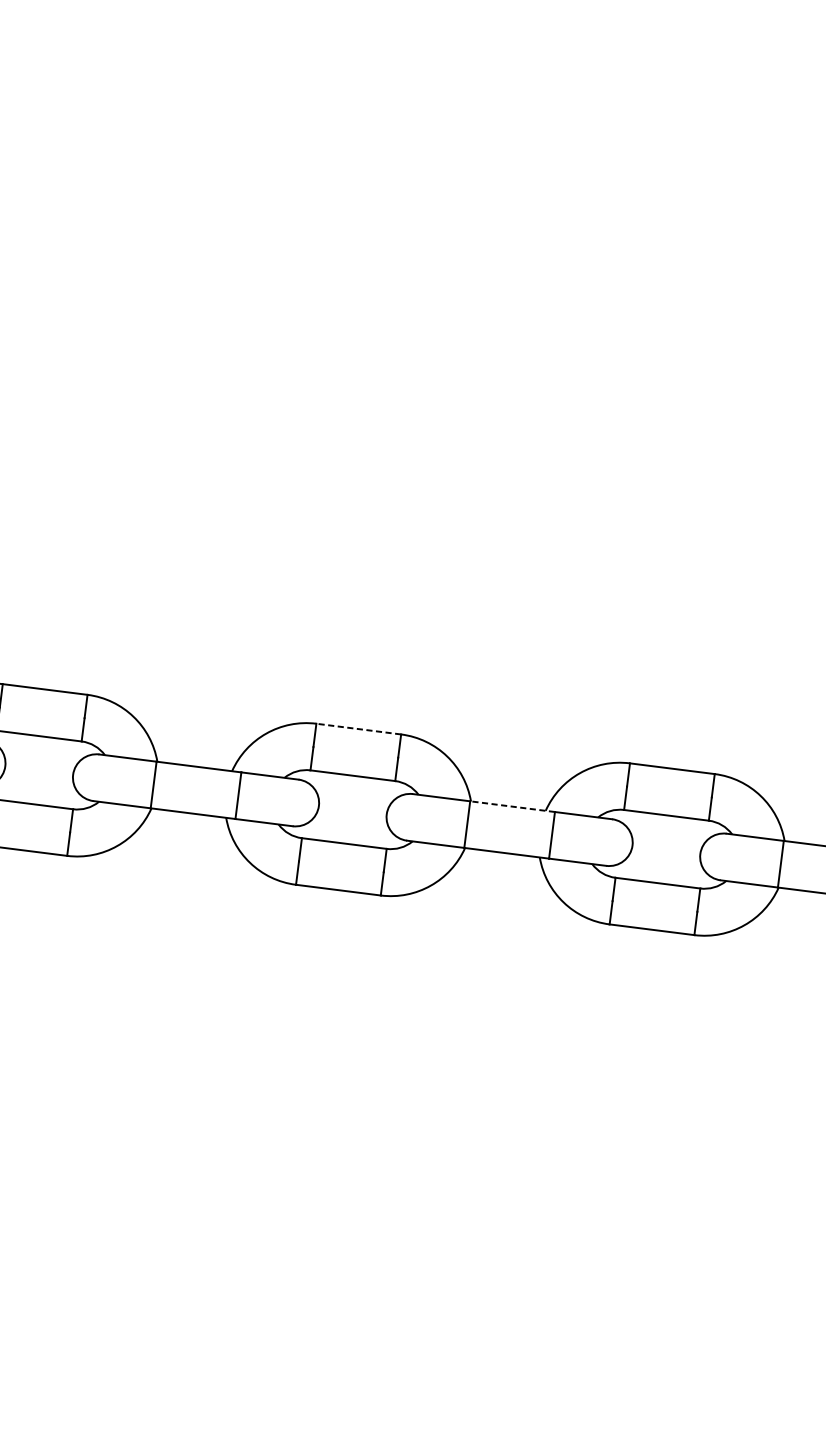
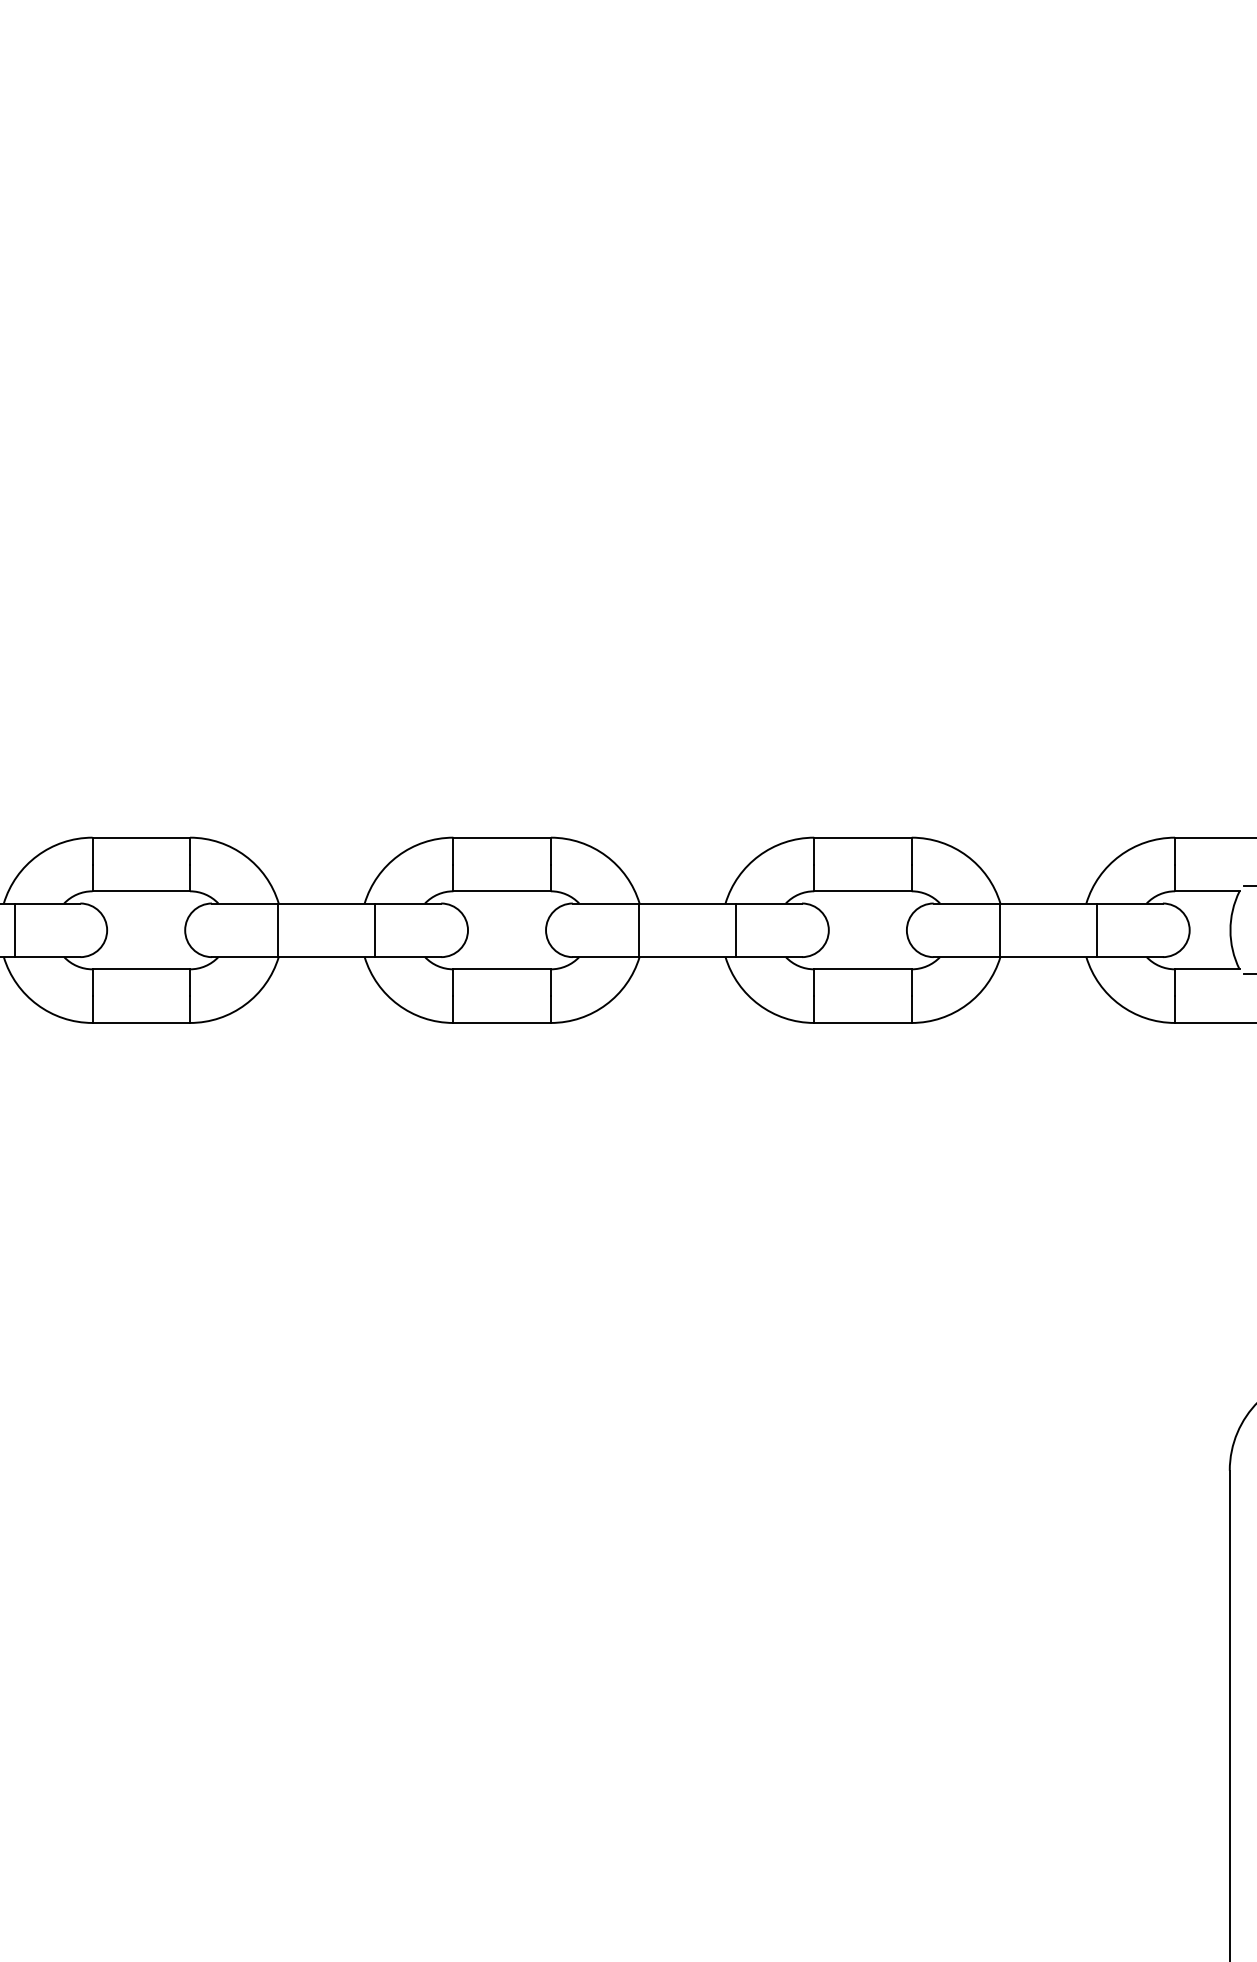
line: (359, 728) -> (502, 837), dashed -> solid
line: (512, 806) -> (687, 903), dashed -> solid

